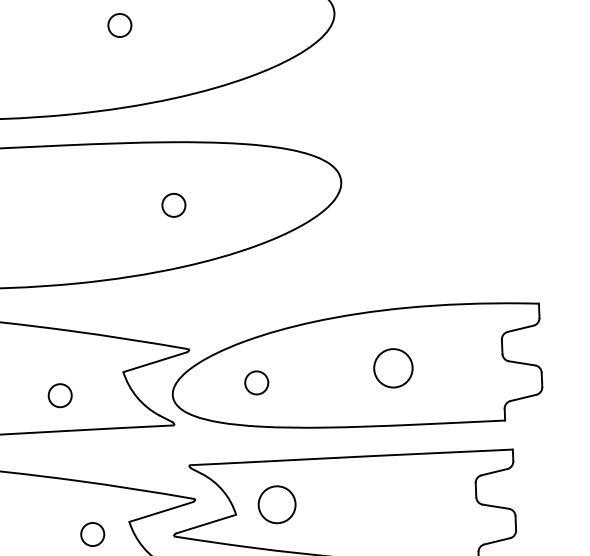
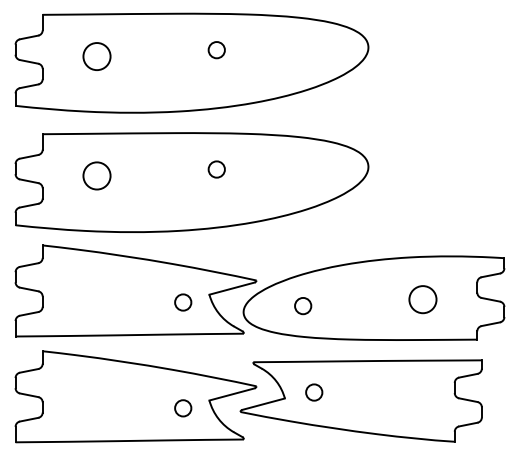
circle: (173, 205) -> (216, 169), moved
circle: (392, 368) -> (422, 299), moved
circle: (60, 395) -> (183, 302), moved
circle: (277, 504) -> (314, 392), size x0.62

